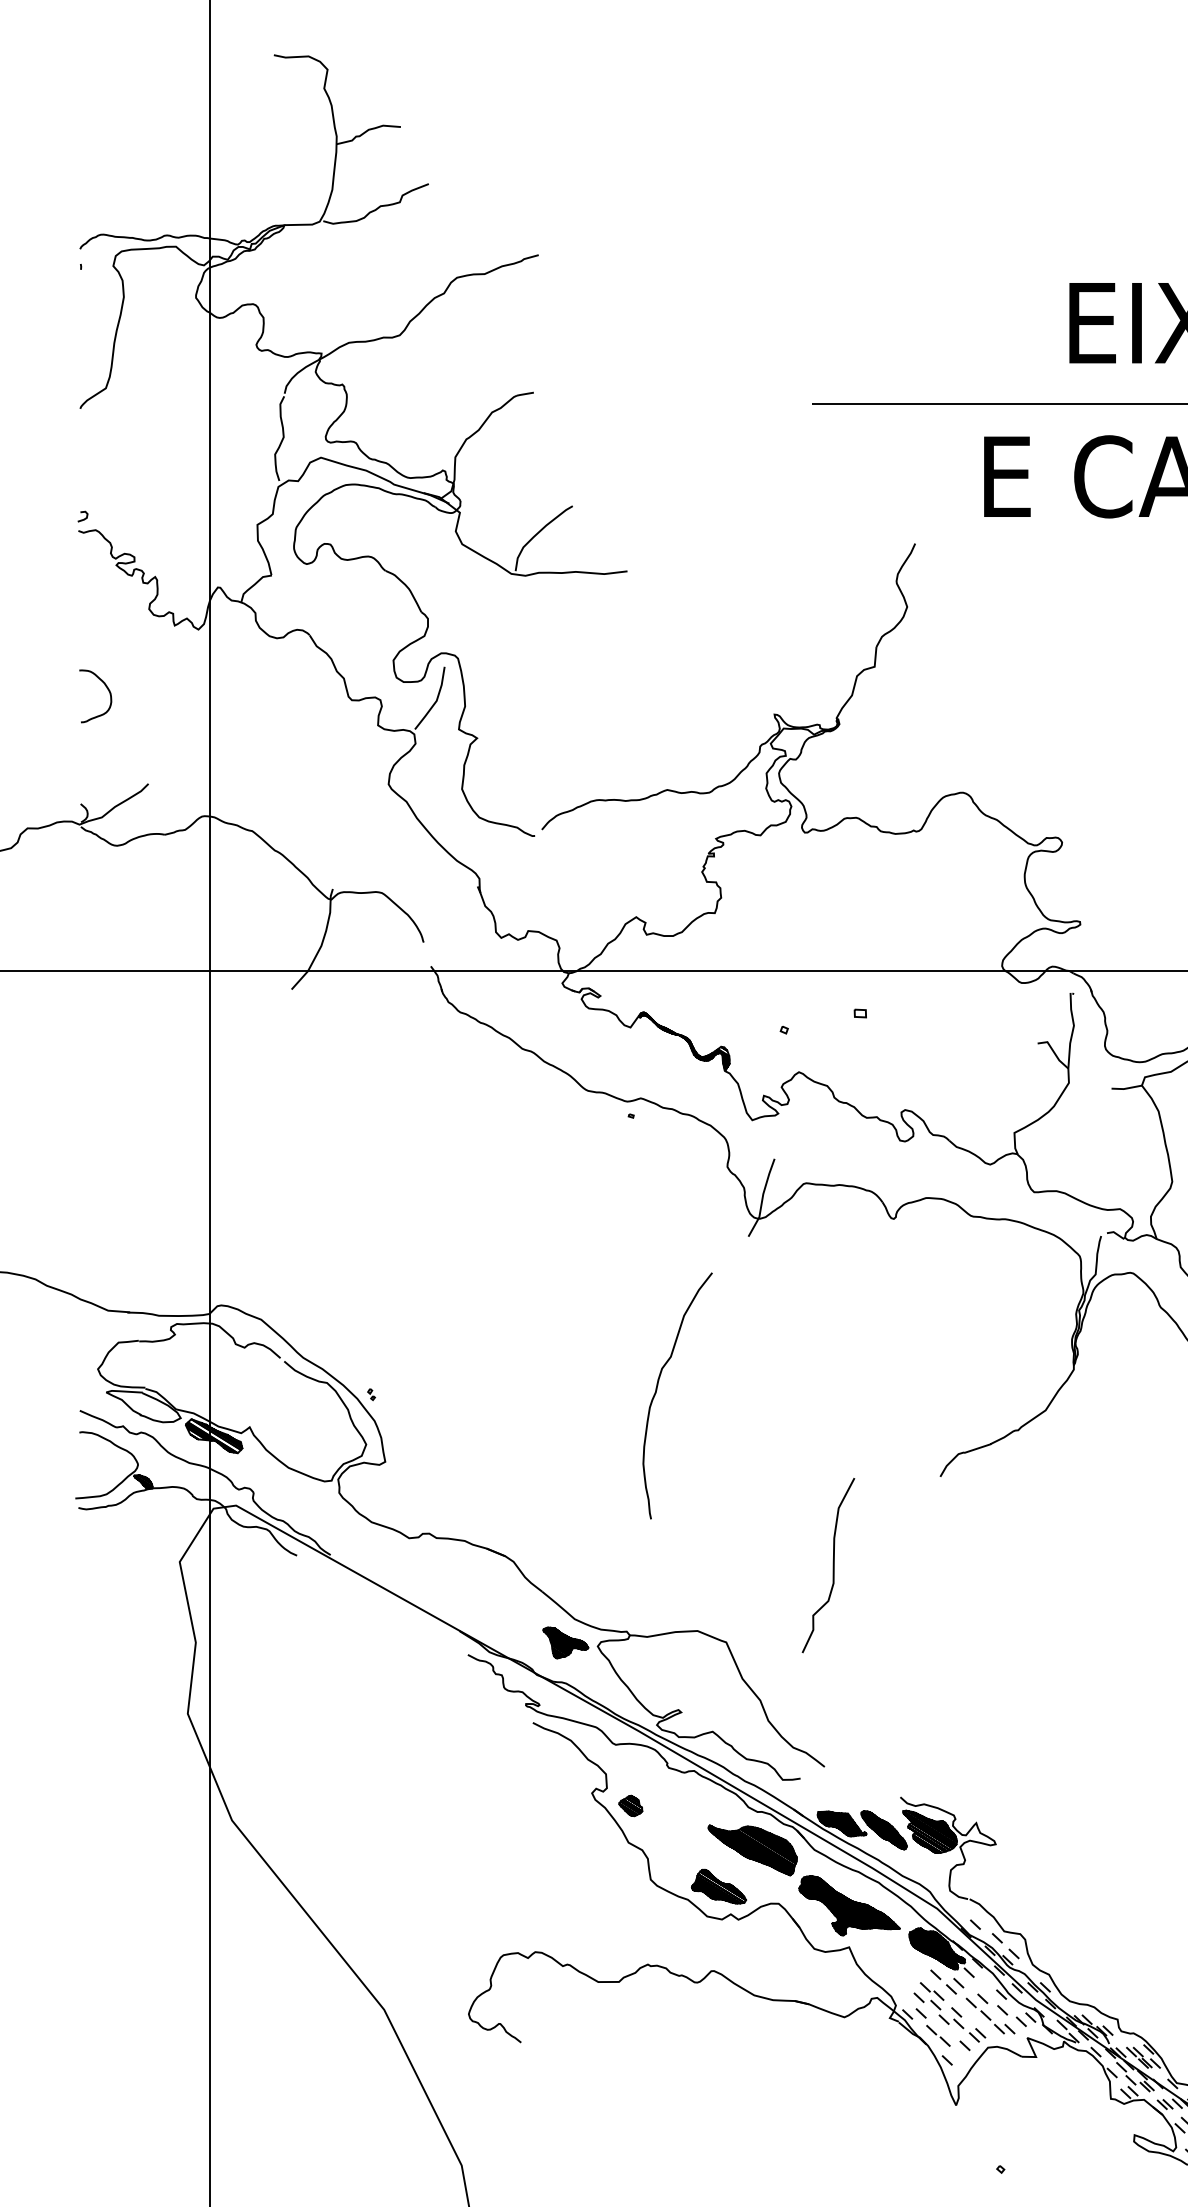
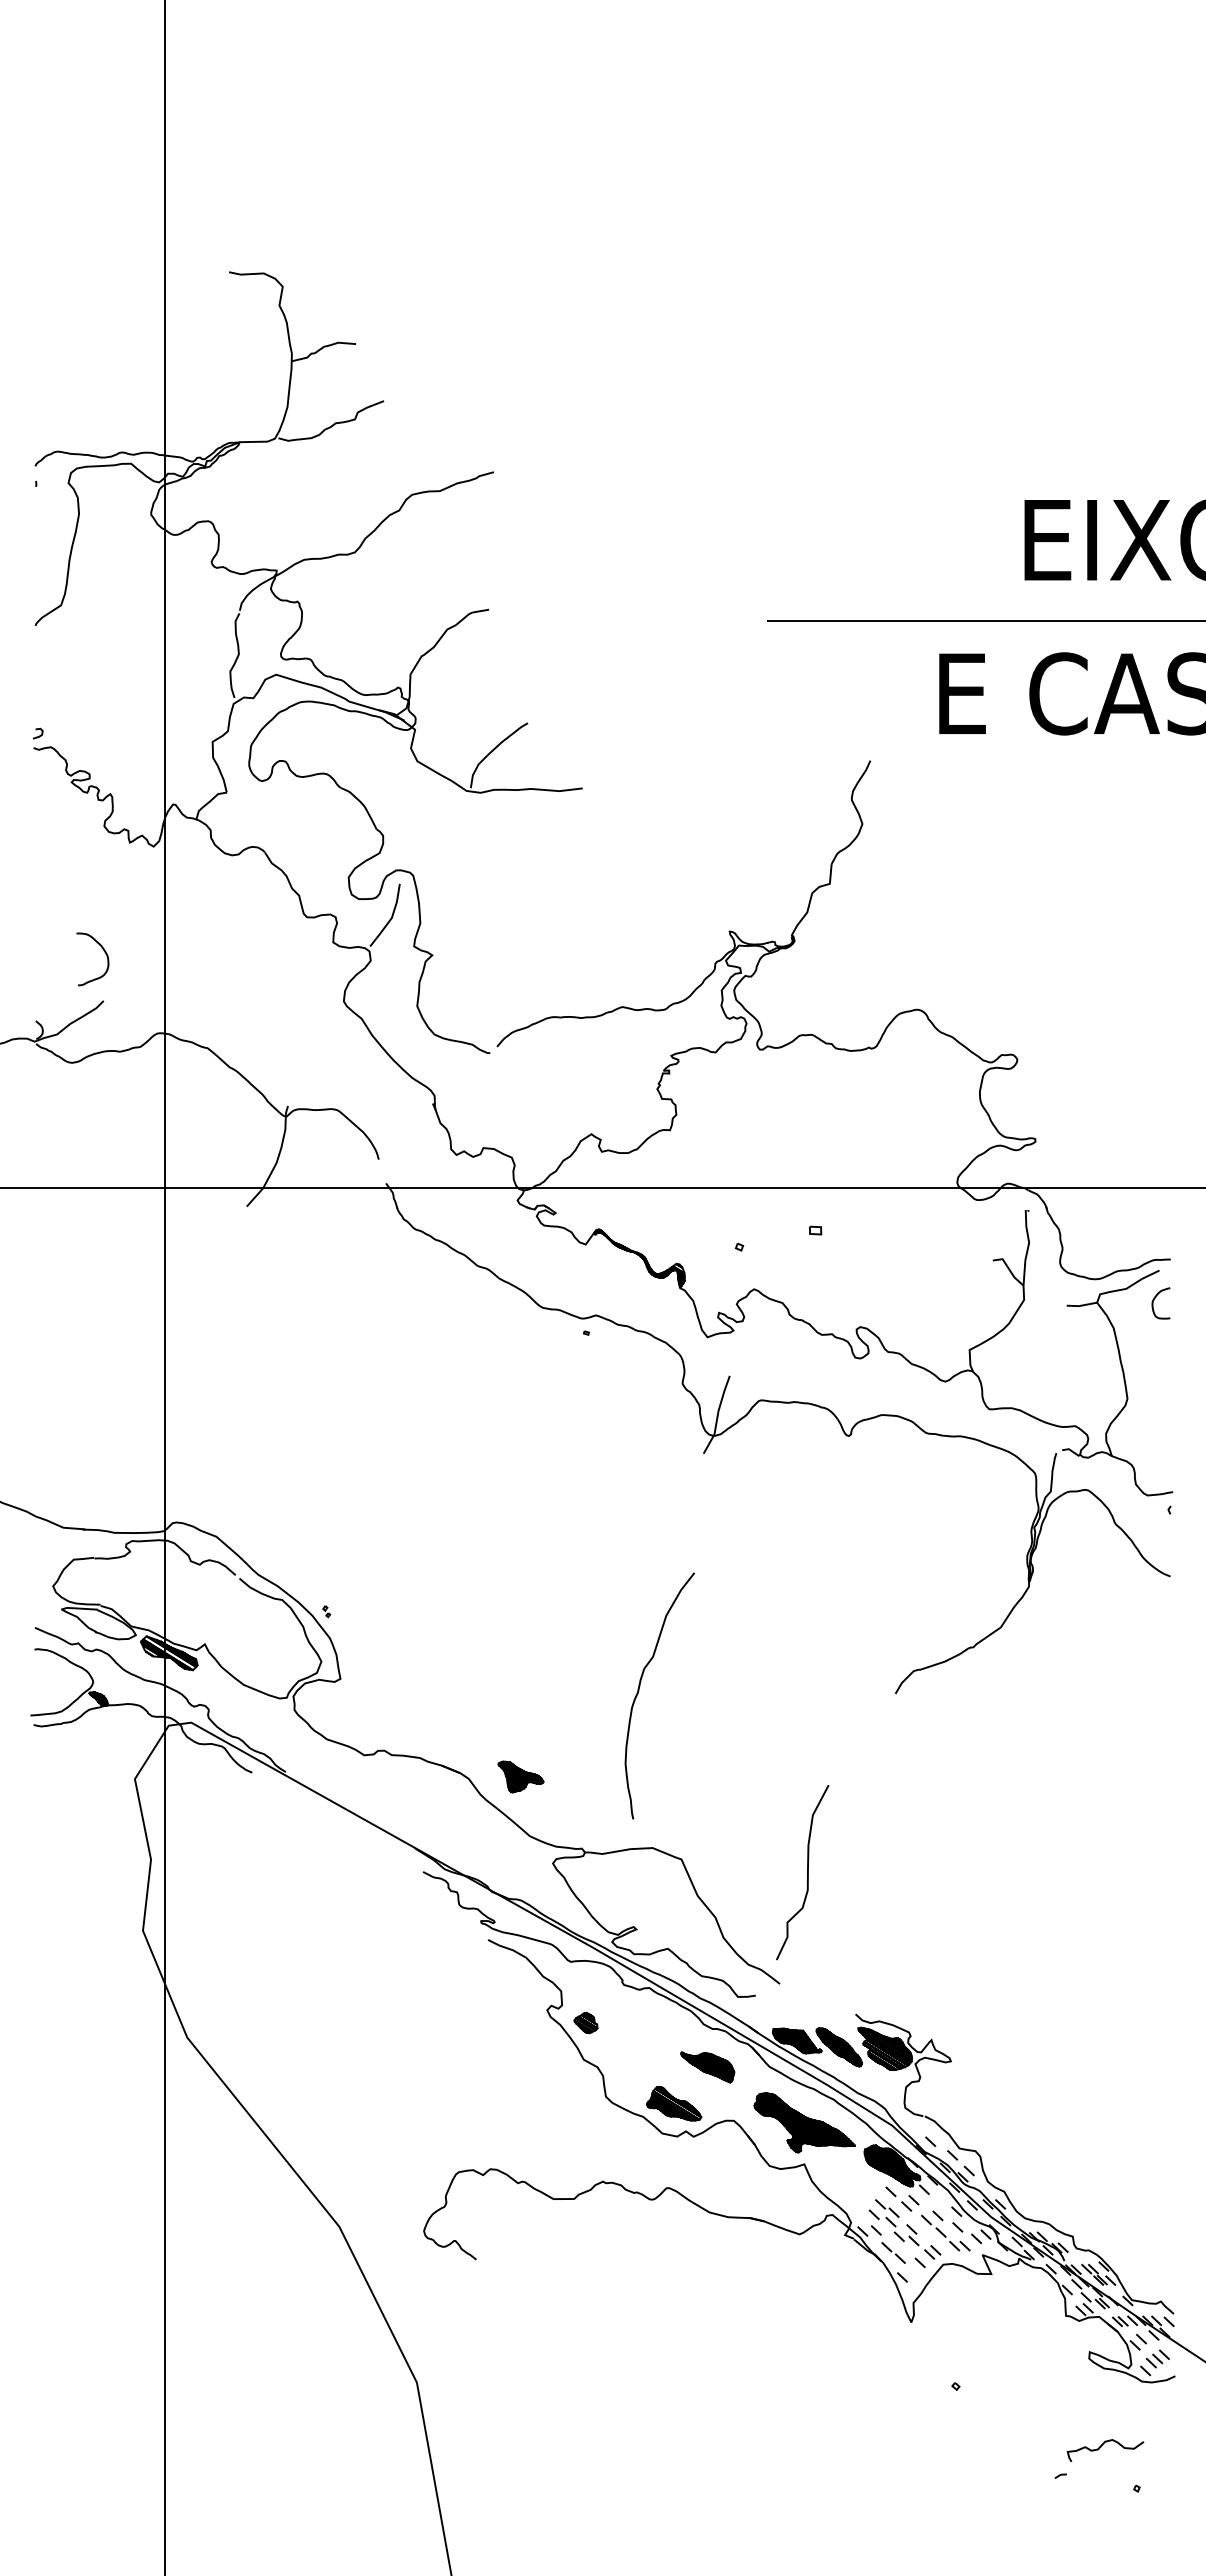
curve: (107, 689) -> (104, 952), moved
curve: (657, 1391) -> (639, 1691), moved
curve: (833, 1565) -> (807, 1872), moved
part: (565, 1642) -> (520, 1776), moved
part: (752, 1850) -> (707, 2067), size x0.6

